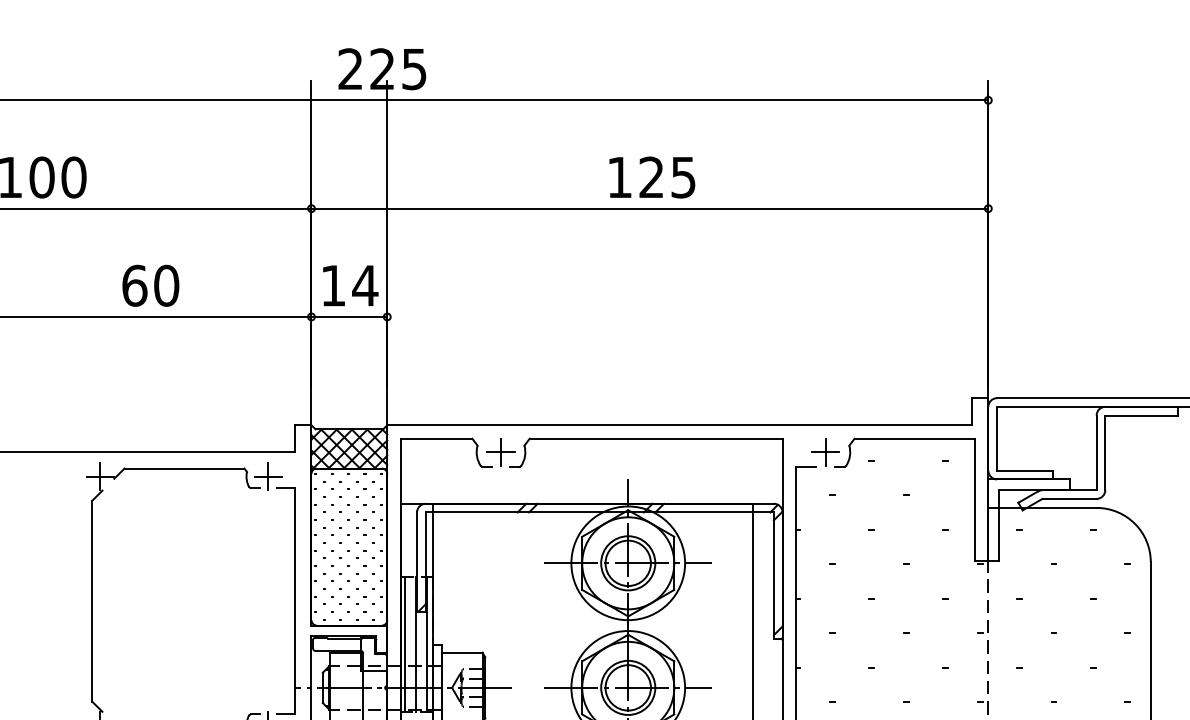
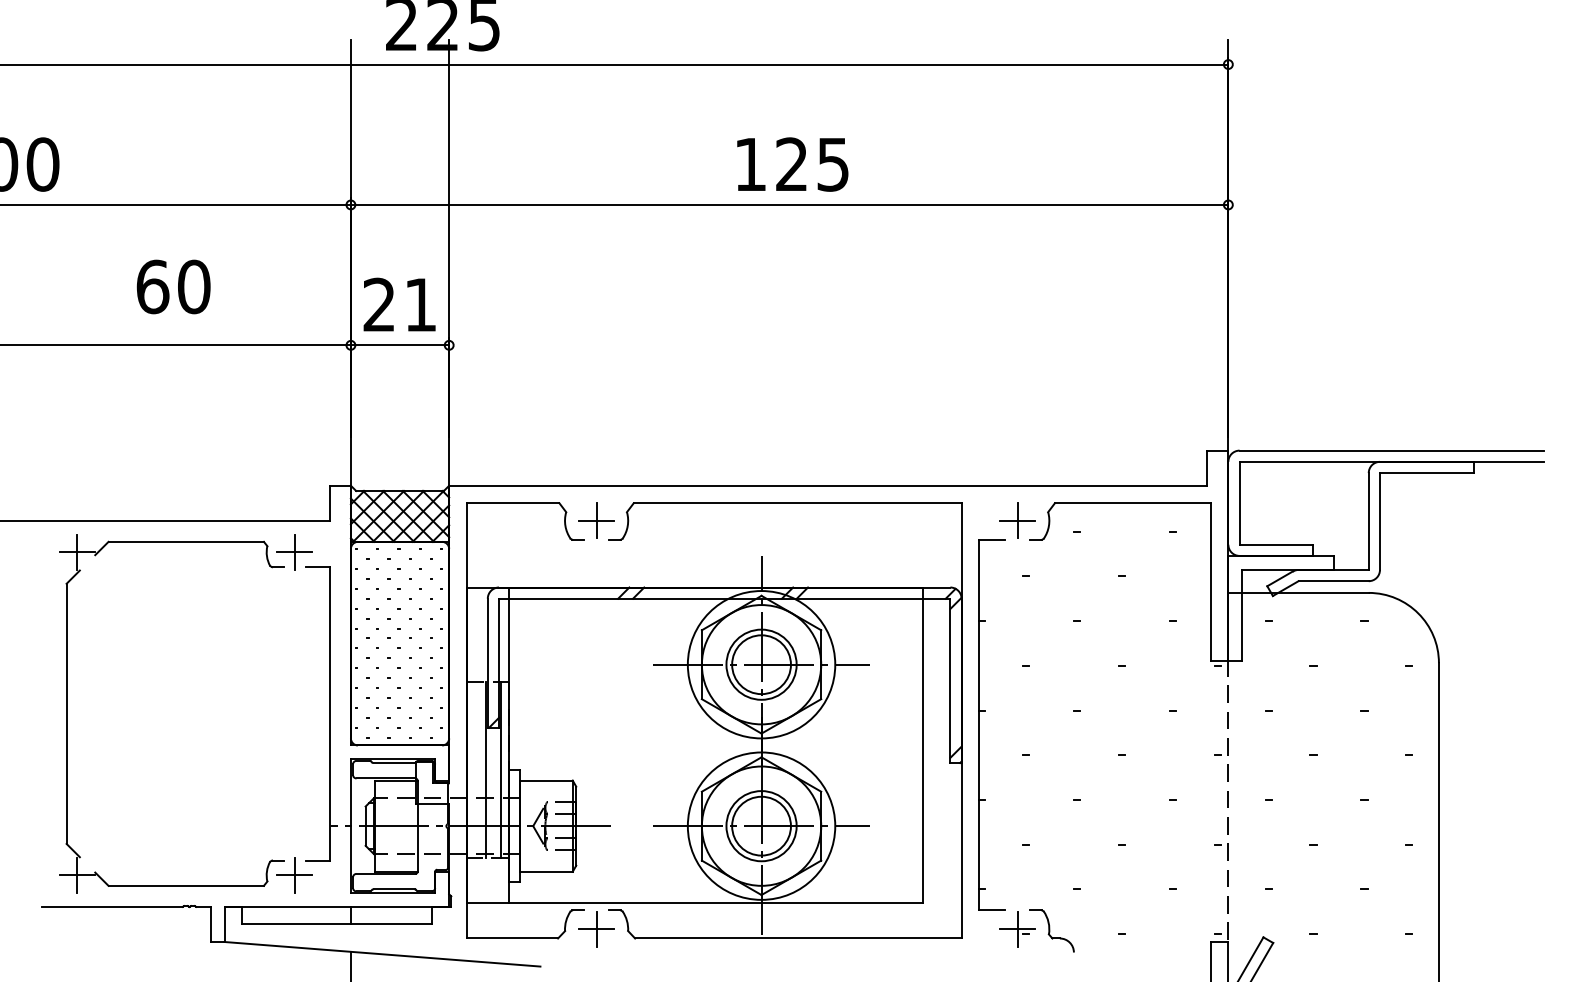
text: (150, 285) -> (173, 286), moved
text: (349, 285) -> (400, 304), 14 -> 21
line: (405, 644) -> (472, 769), removed

